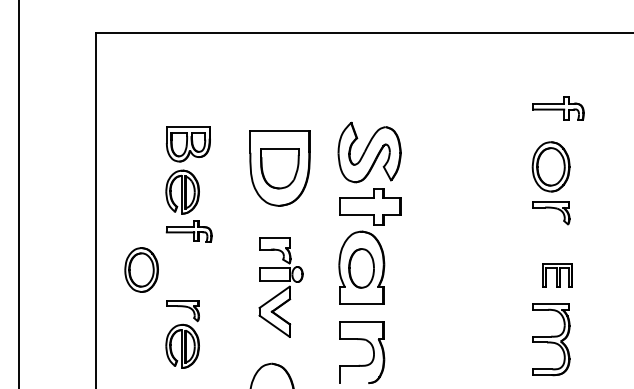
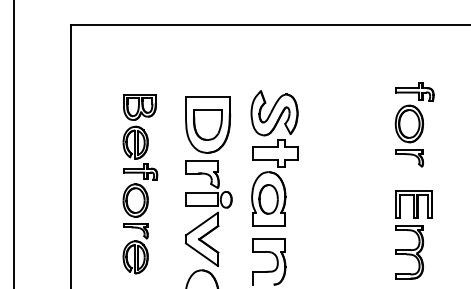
part: (558, 108) -> (414, 91), moved
part: (141, 269) -> (135, 200), moved
part: (557, 275) -> (414, 204), size x1.67
part: (280, 287) -> (208, 213), size x1.43

